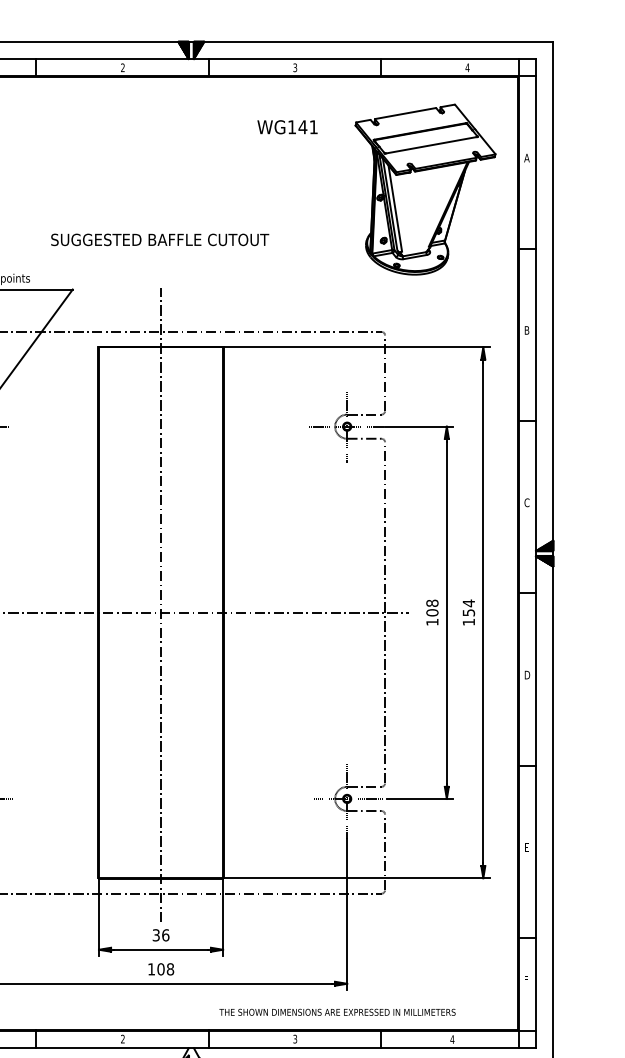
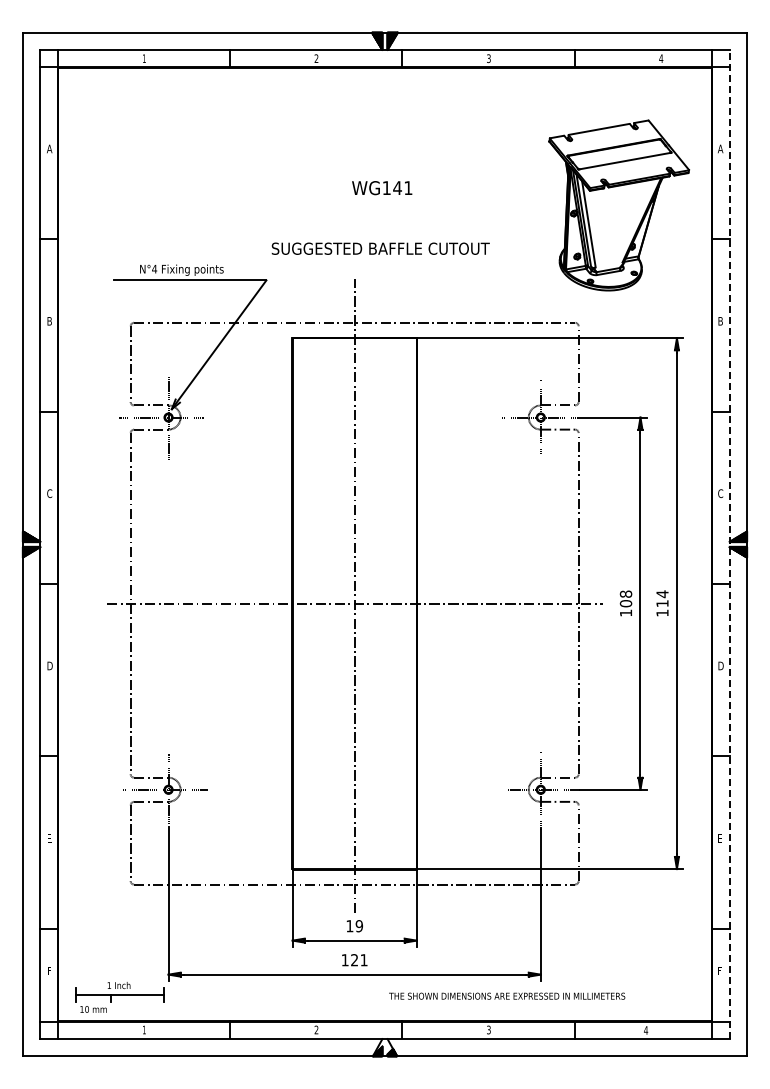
text: (287, 127) -> (382, 188), moved
part: (425, 189) -> (619, 205), moved
text: (159, 239) -> (380, 248), moved
line: (535, 553) -> (729, 544), solid -> dashed
text: (468, 612) -> (662, 603), 154 -> 114
text: (160, 935) -> (354, 926), 36 -> 19
text: (165, 969) -> (359, 960), 108 -> 121
text: (337, 1011) -> (507, 995), moved

